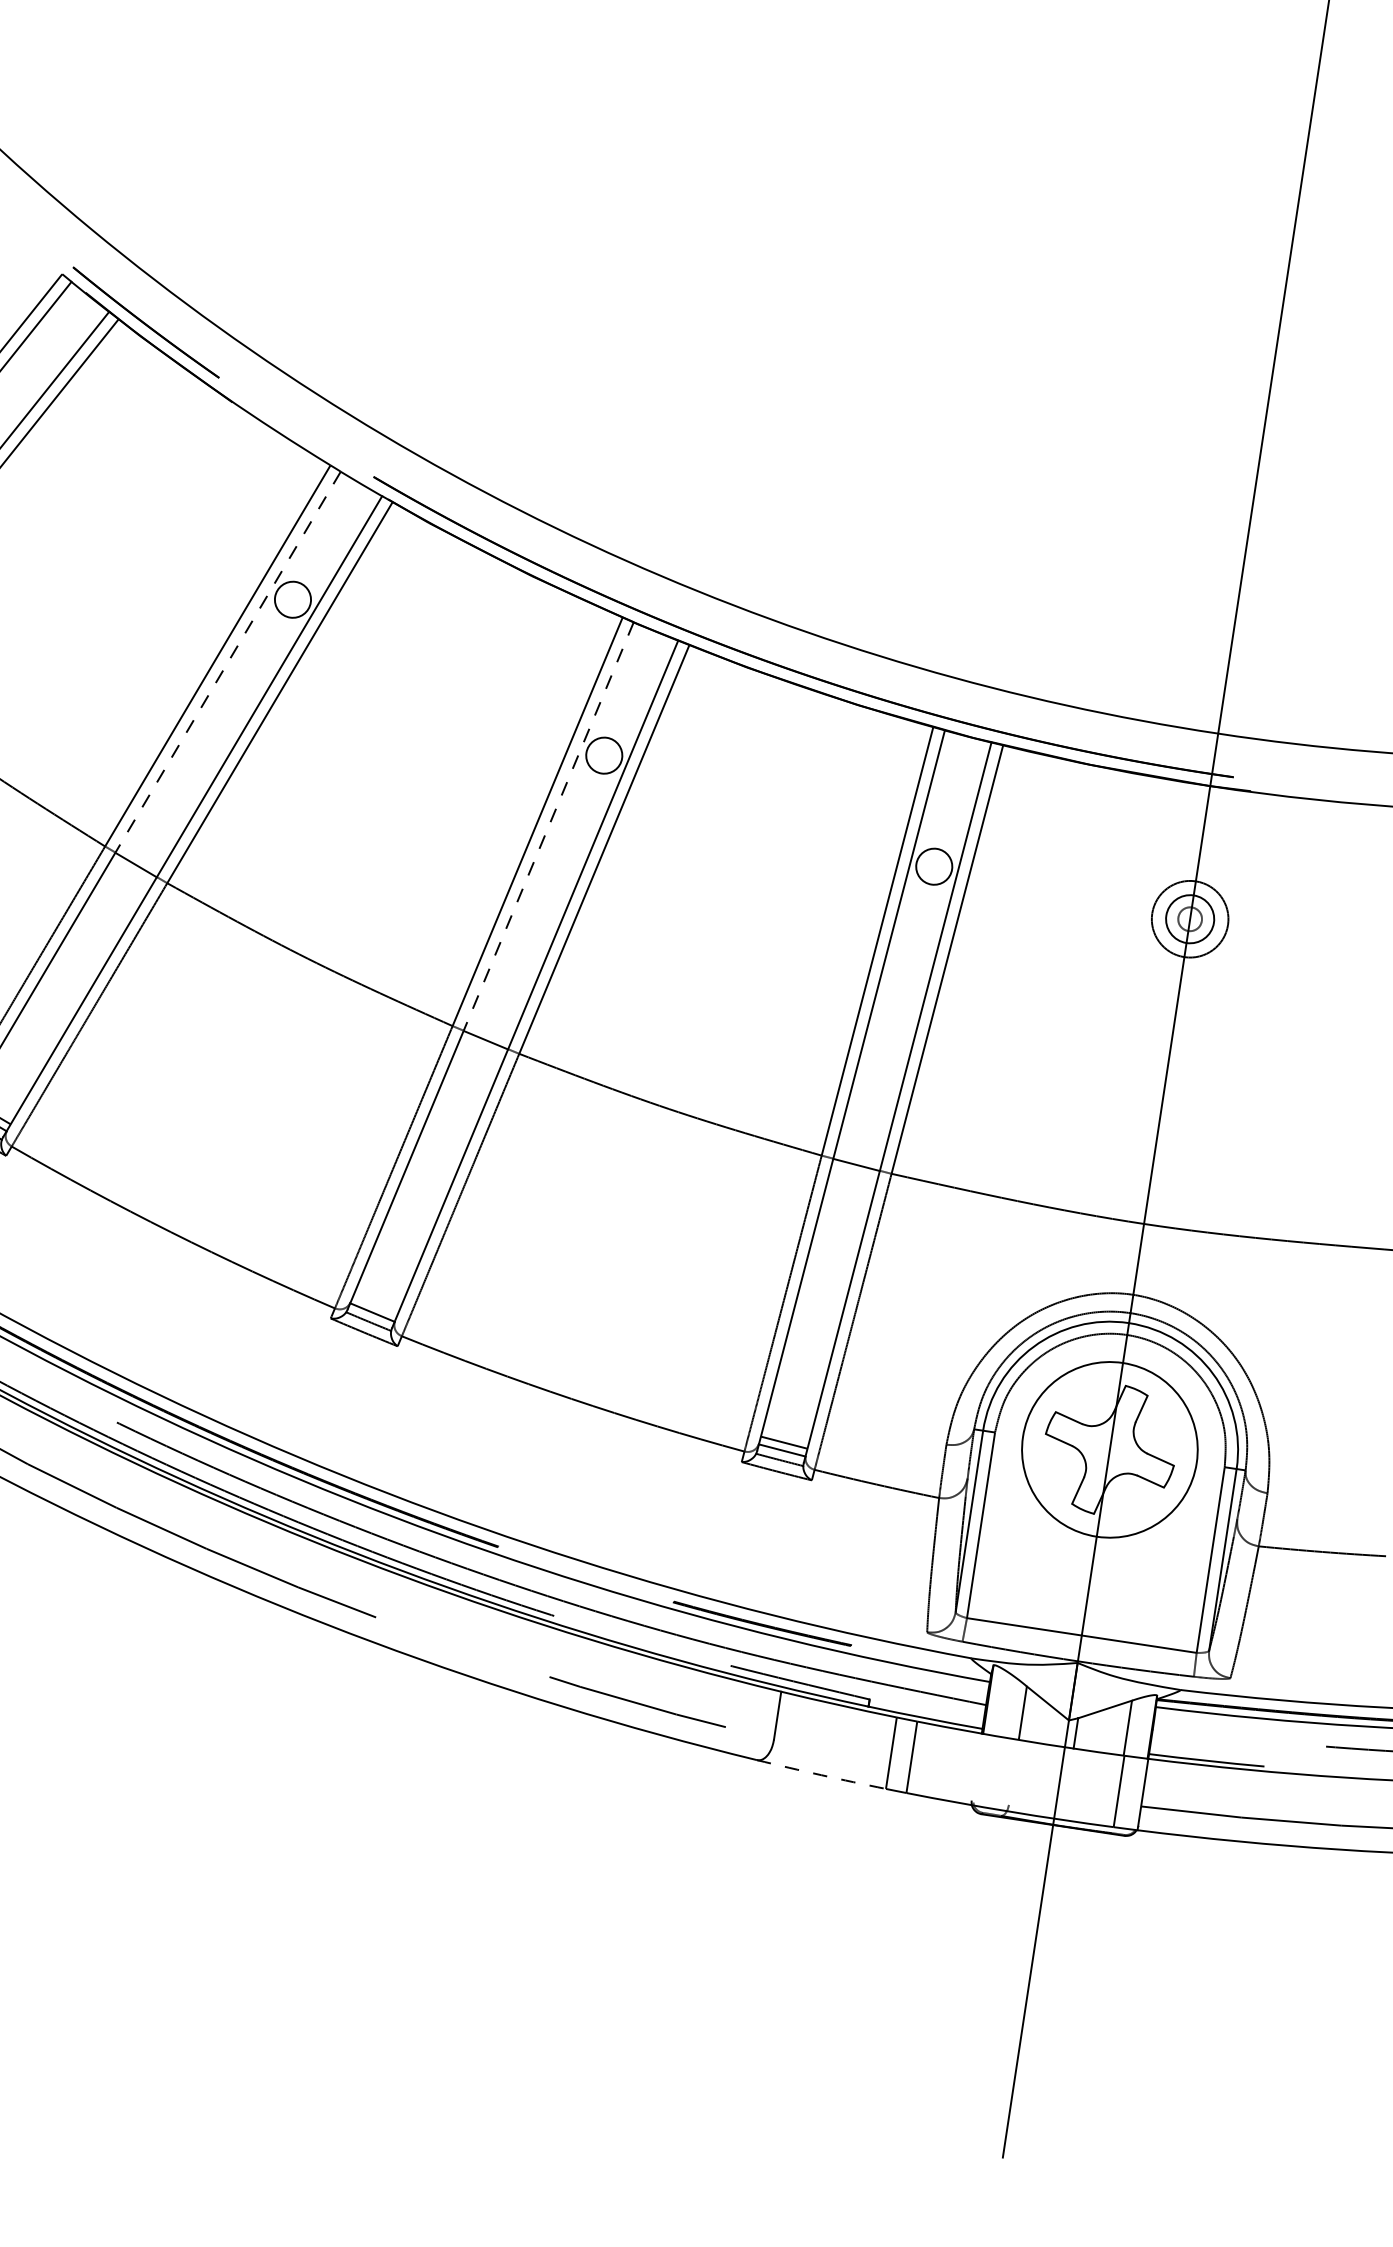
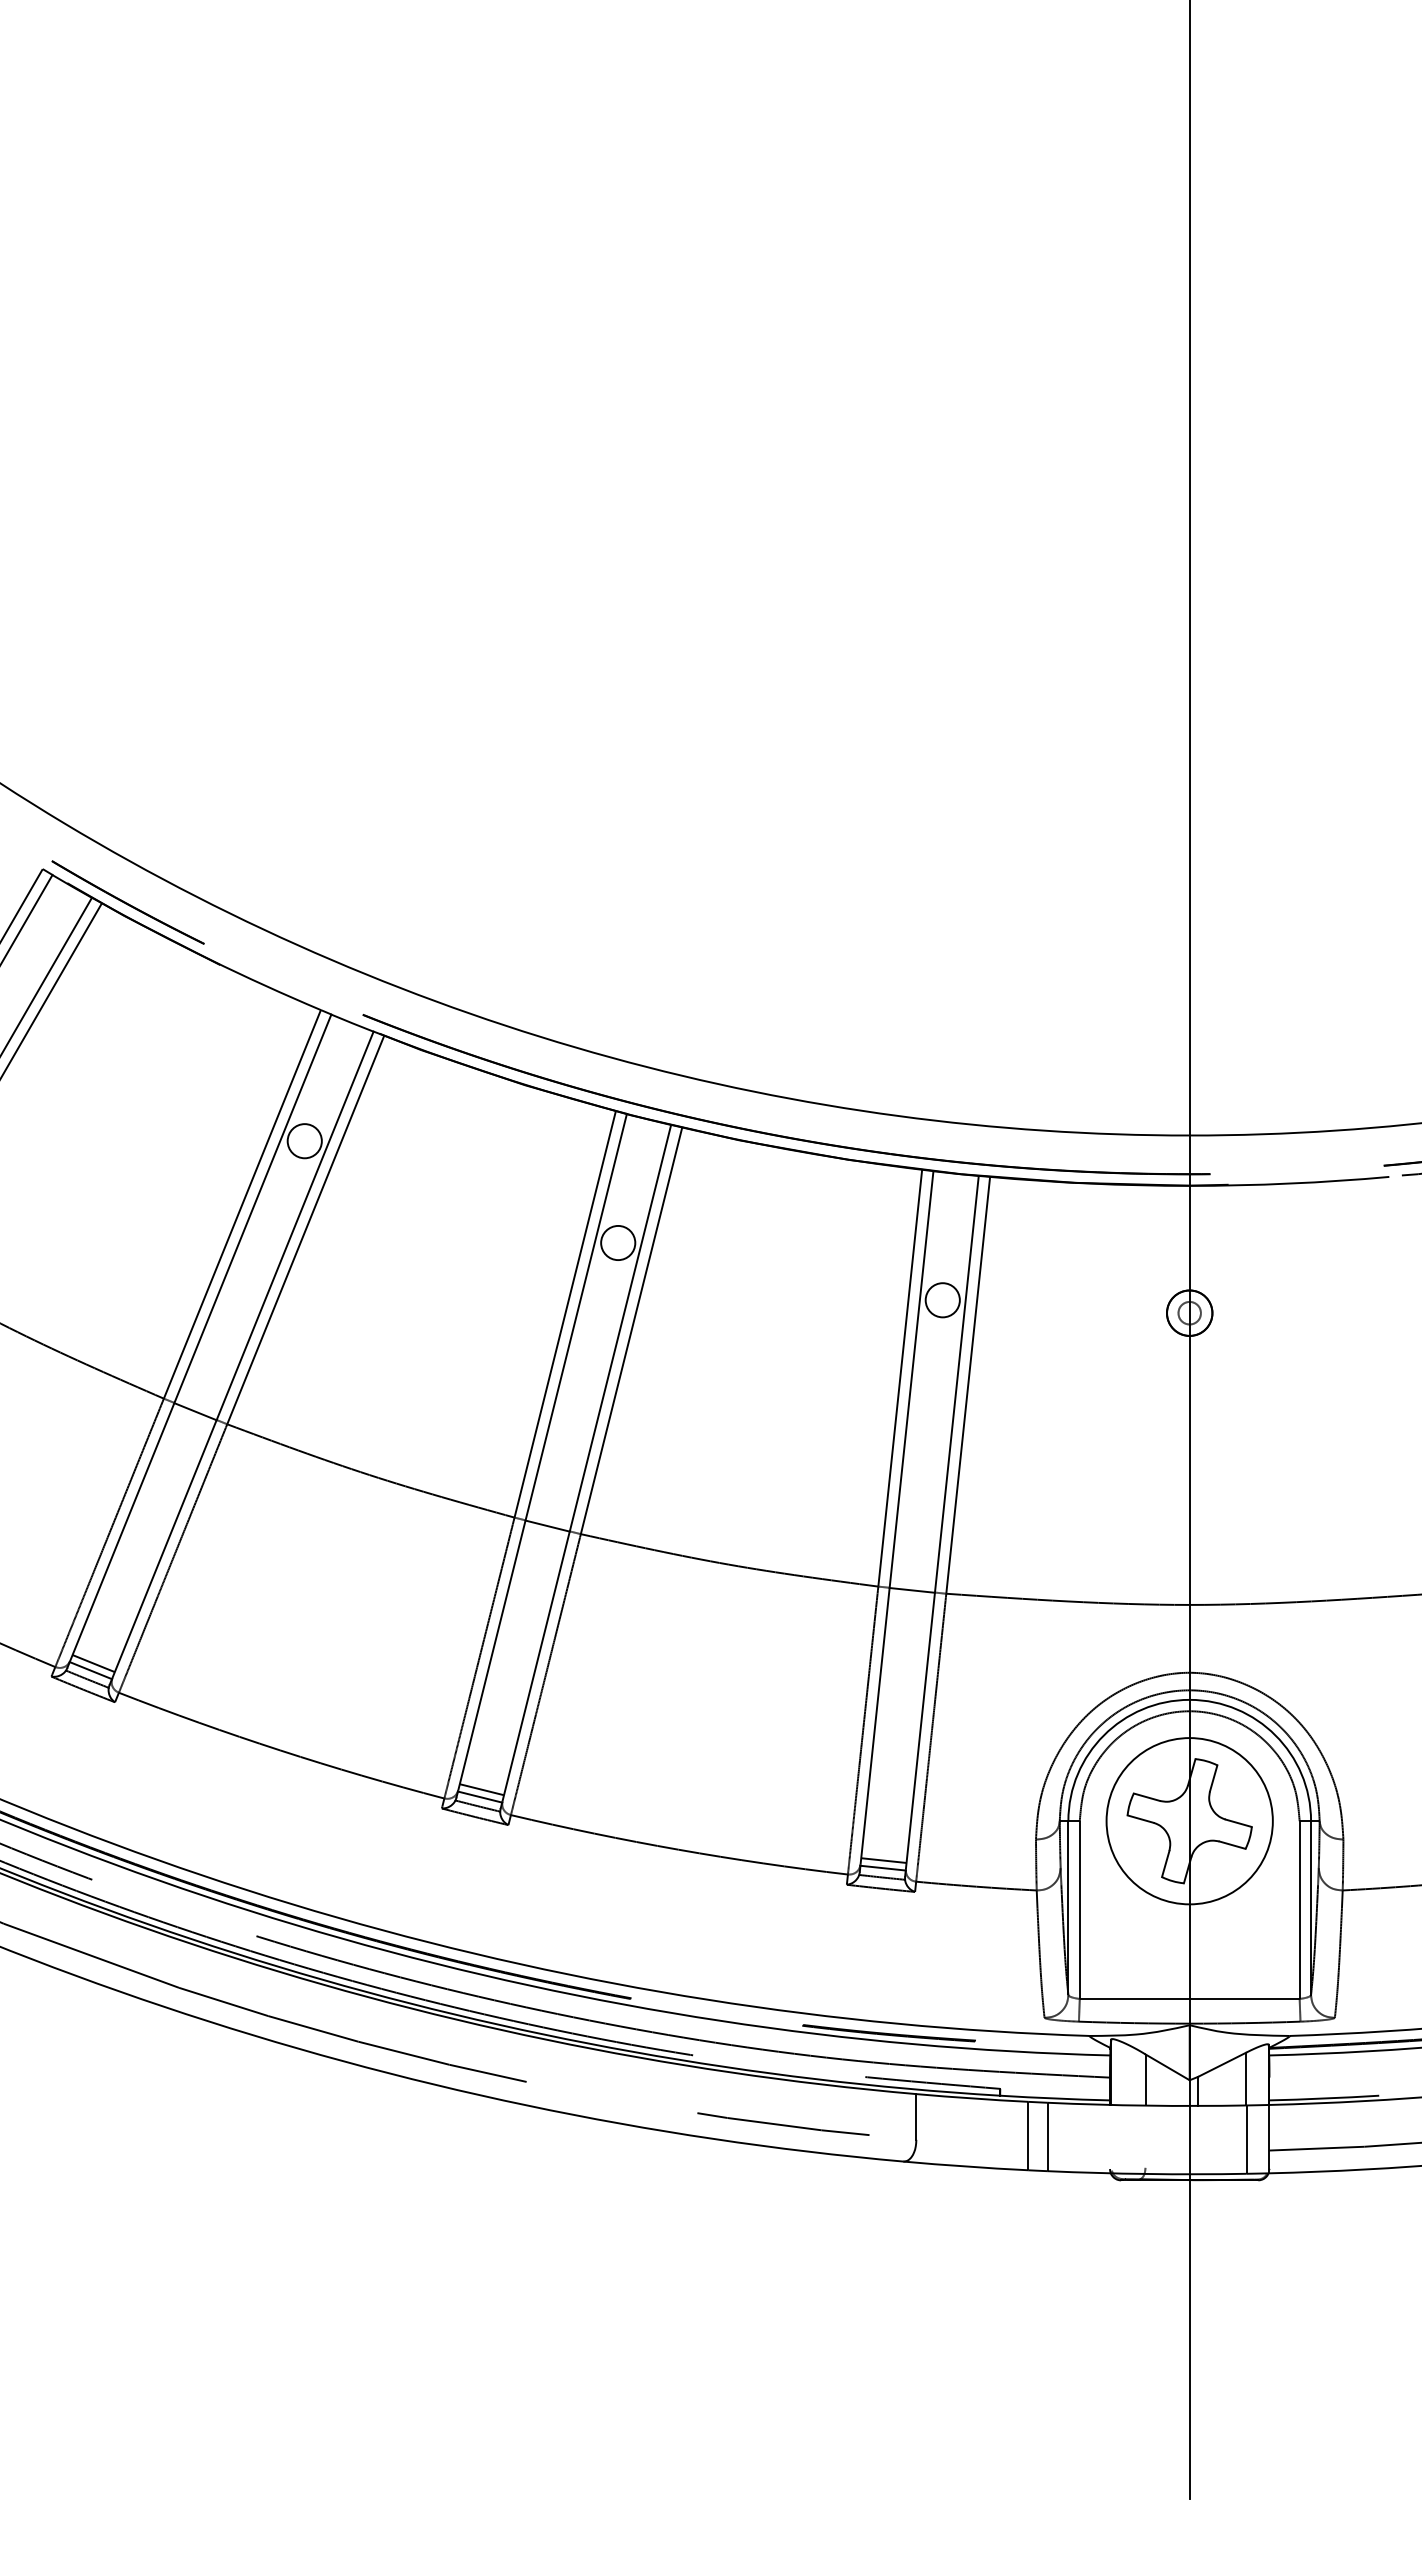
line: (227, 662) -> (252, 1209), dashed -> solid
line: (548, 826) -> (576, 1317), dashed -> solid
circle: (1190, 918) -> (1189, 1312), size x0.62
line: (375, 1304) -> (481, 1789), added
arc: (821, 1775) -> (965, 2166), dashed -> solid

